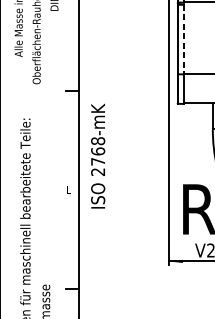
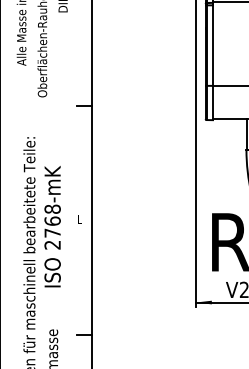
line: (184, 40) -> (213, 46), dashed -> solid
text: (98, 156) -> (52, 226), moved

